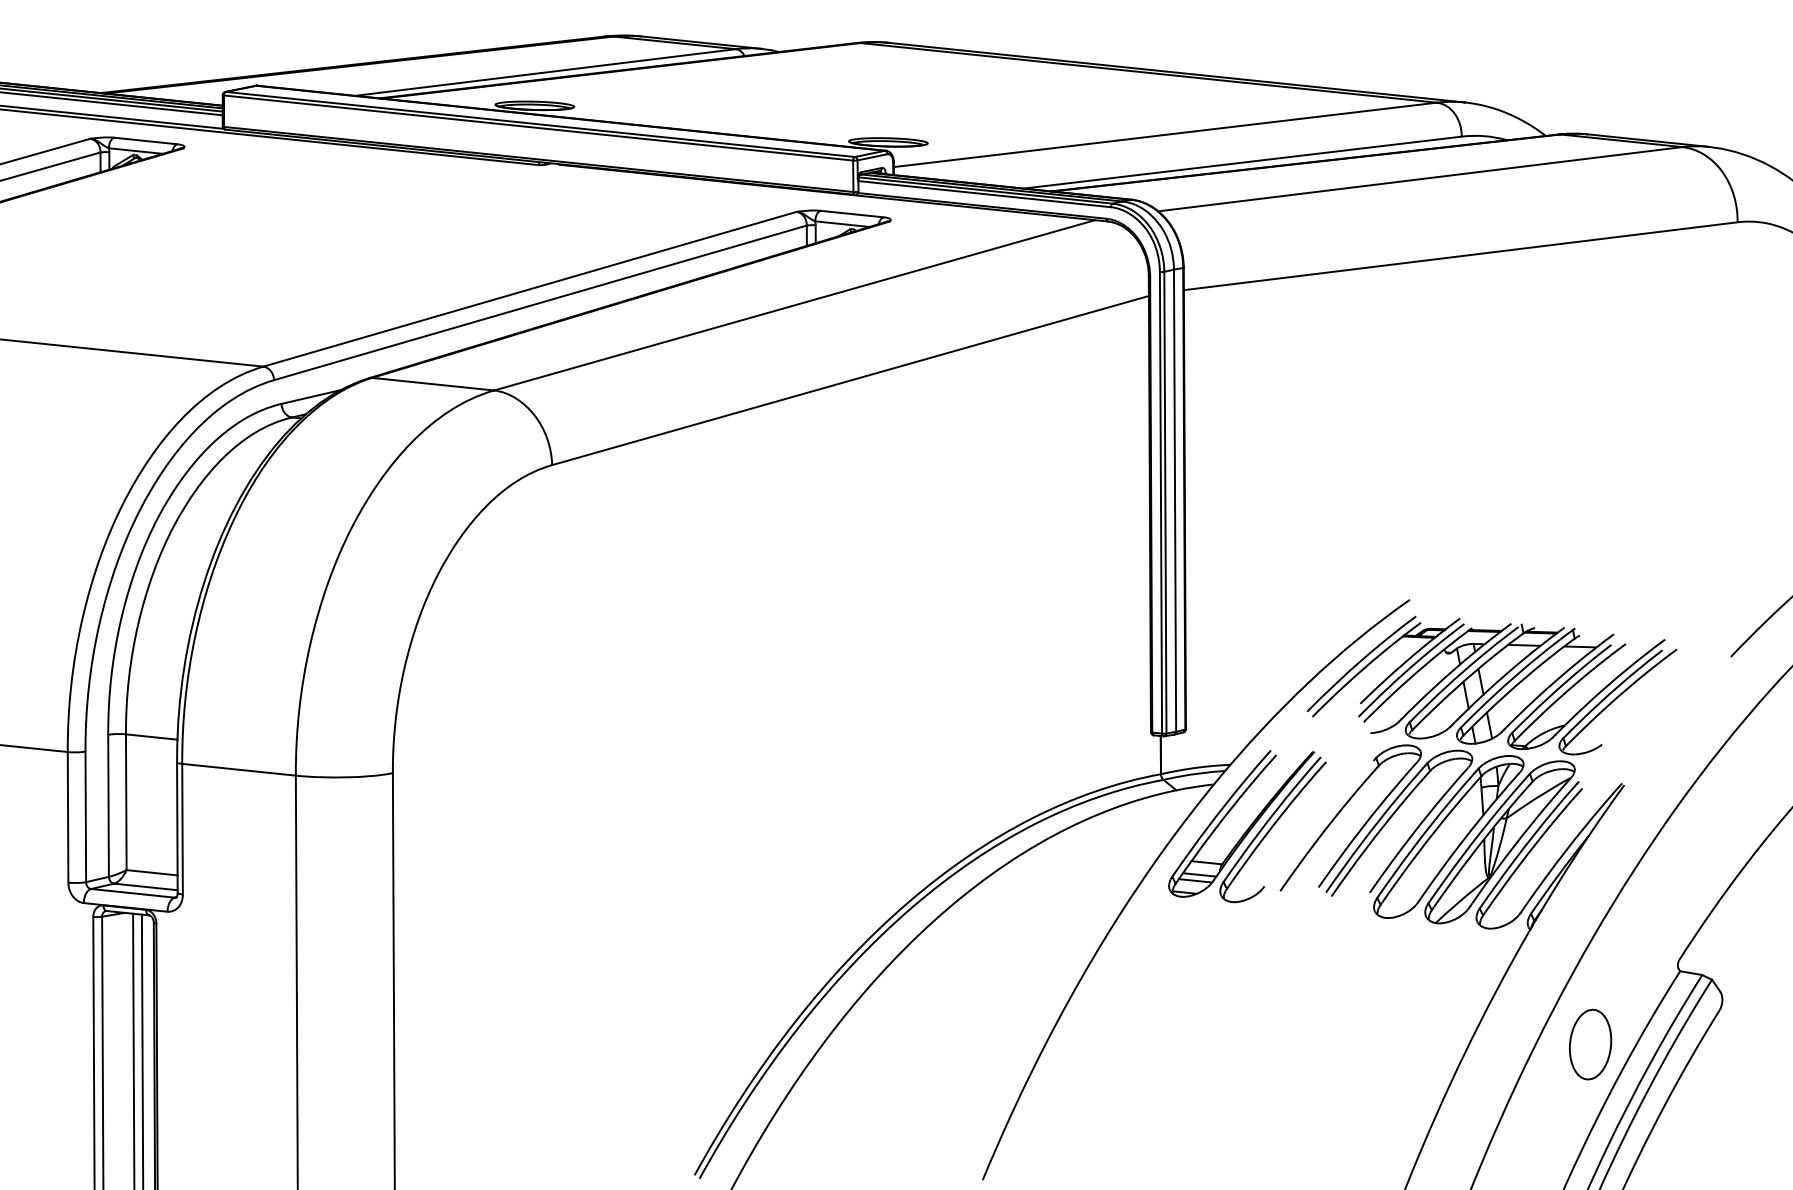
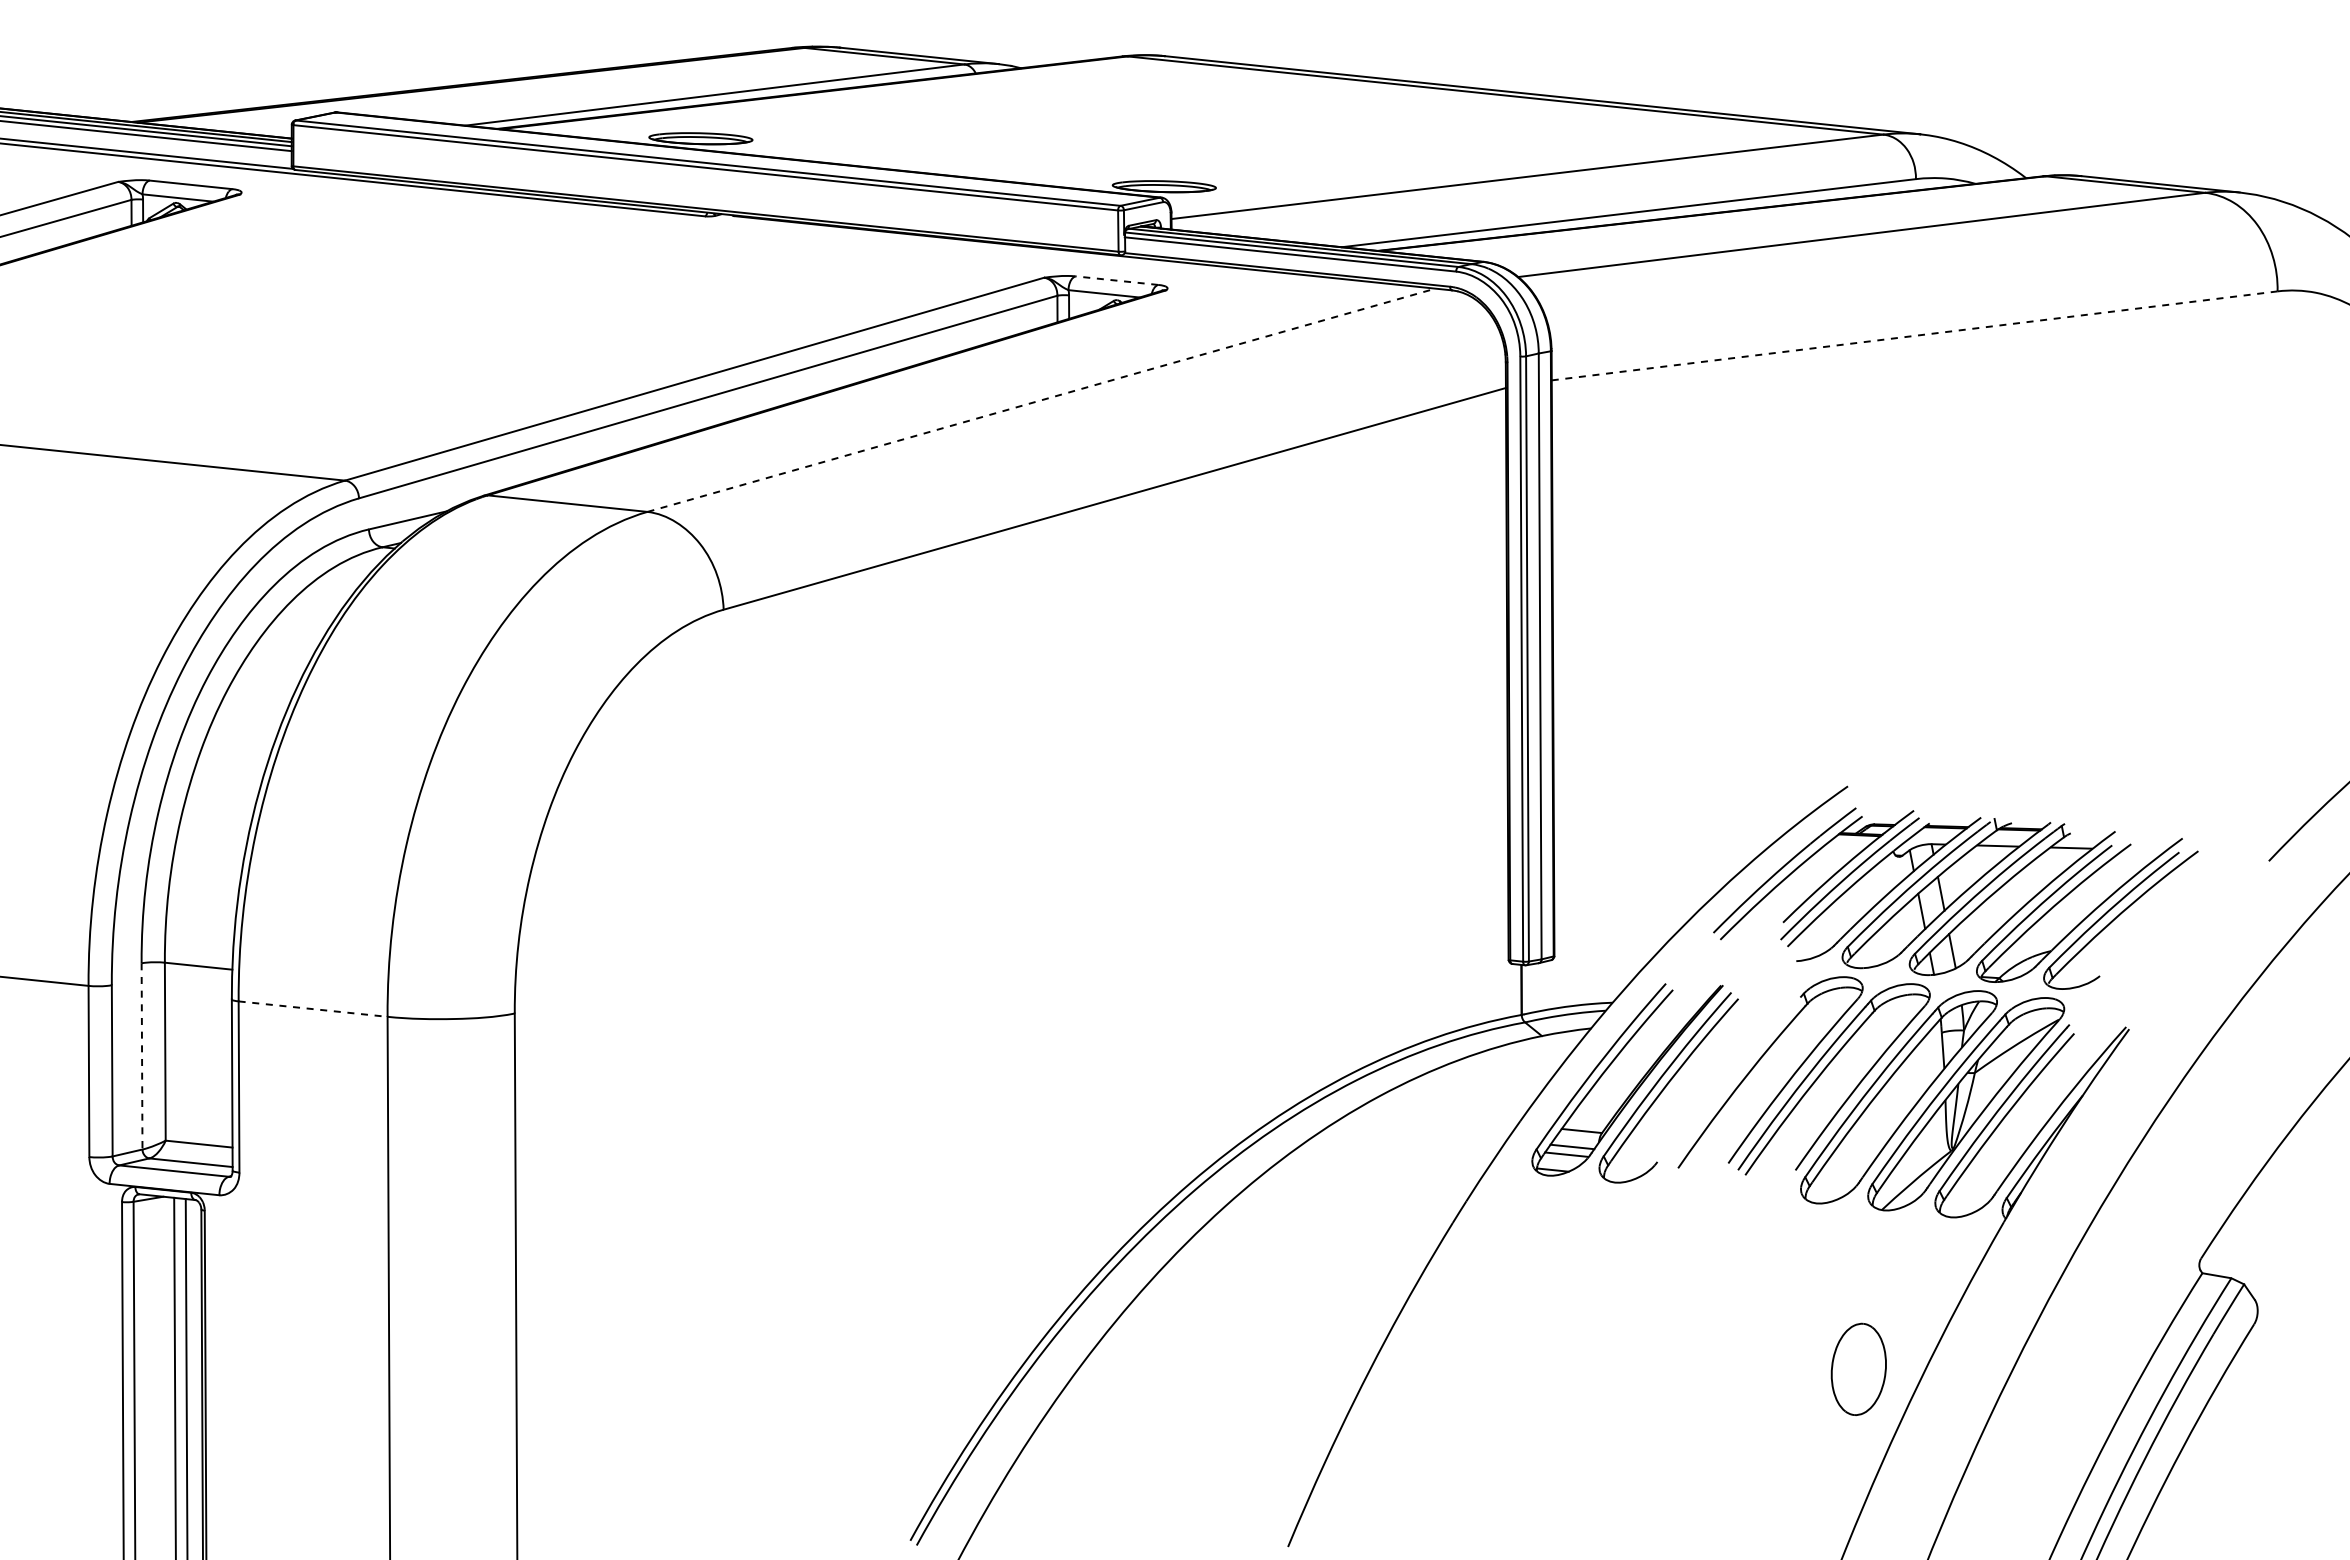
line: (851, 213) -> (1116, 280), solid -> dashed
line: (1460, 255) -> (1914, 335), solid -> dashed
line: (794, 305) -> (1041, 400), solid -> dashed
line: (239, 770) -> (313, 1009), solid -> dashed
line: (108, 805) -> (142, 1056), solid -> dashed
part: (1590, 1043) -> (1858, 1368), moved

